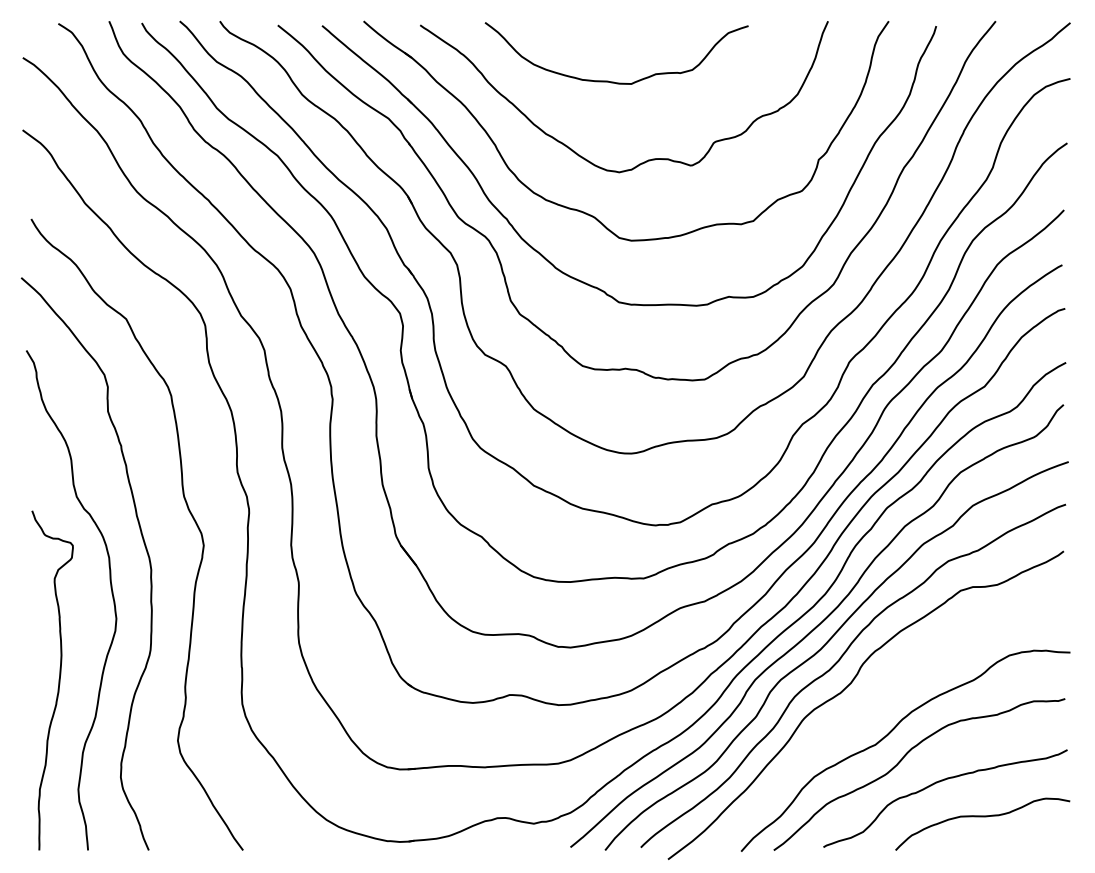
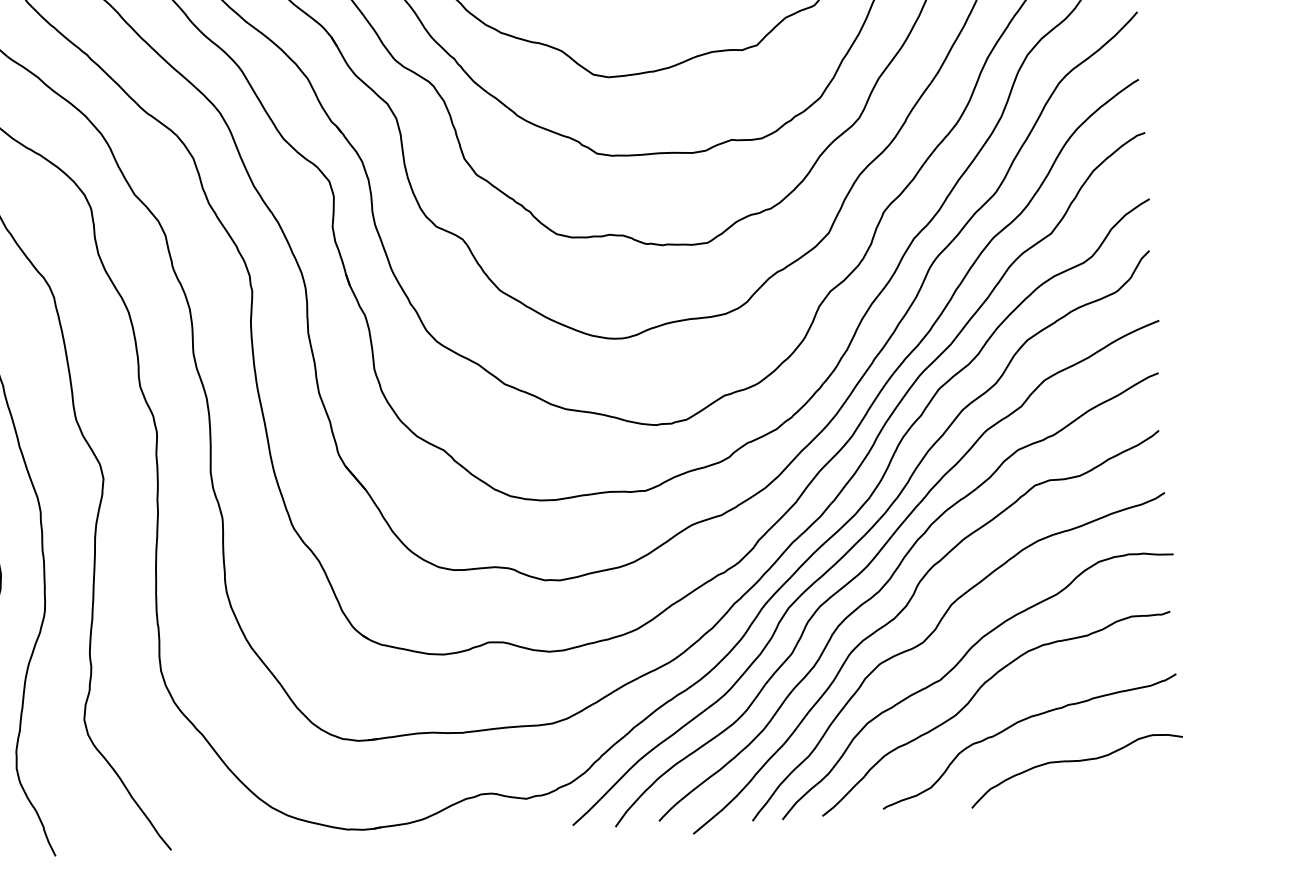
curve: (871, 706) -> (933, 633), added

